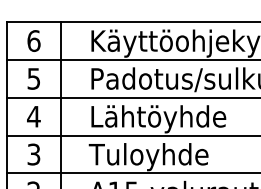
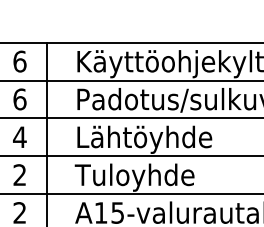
text: (33, 78) -> (19, 99), 5 -> 6
text: (33, 154) -> (19, 175), 3 -> 2

